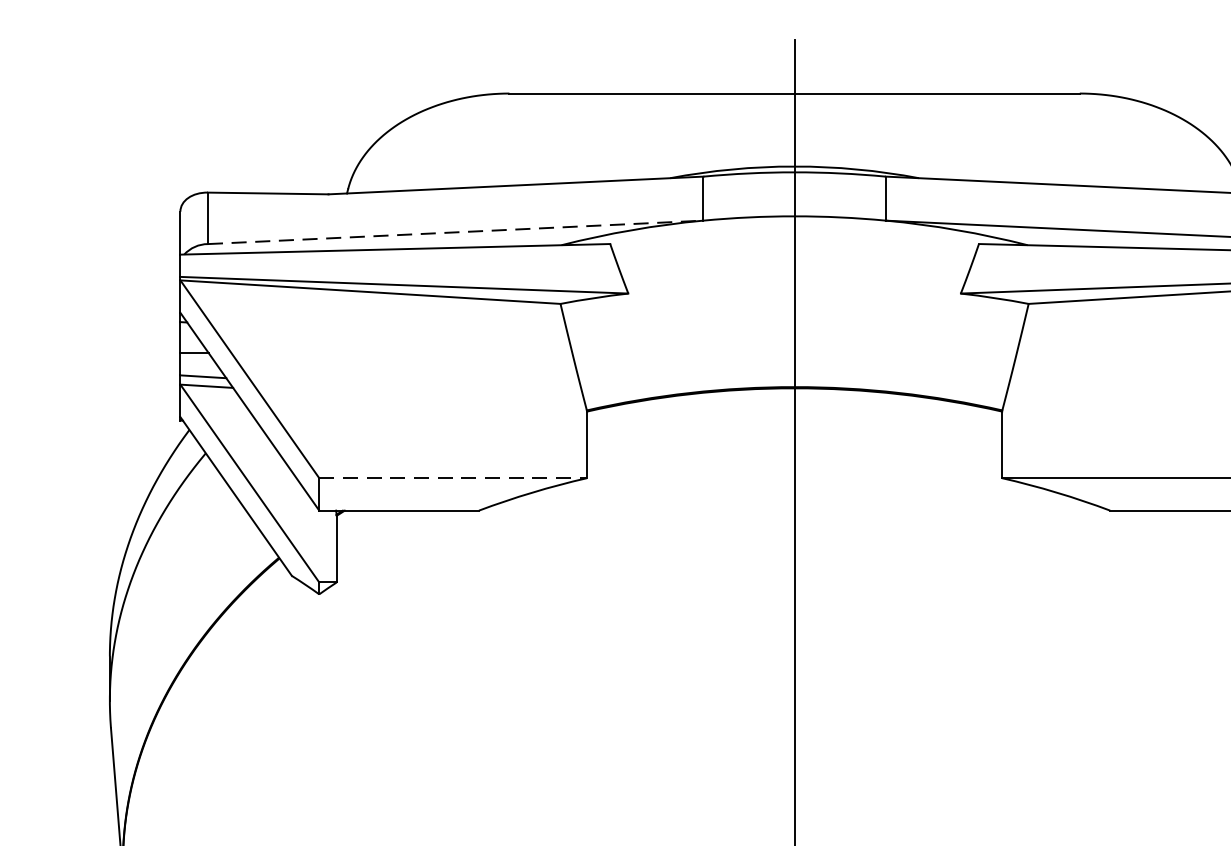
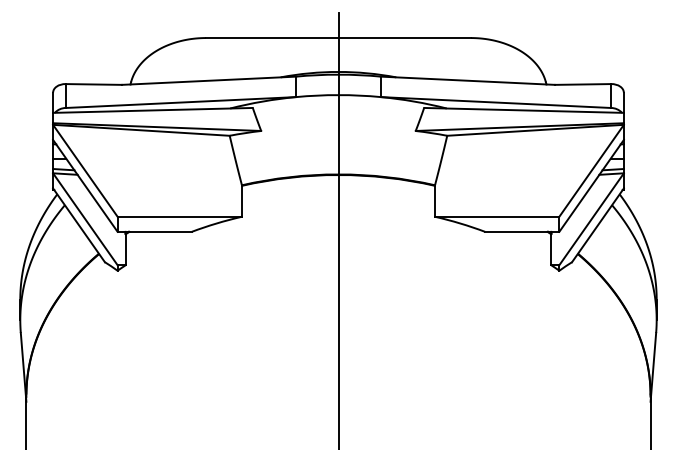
line: (456, 232) -> (181, 102), dashed -> solid
line: (454, 477) -> (180, 216), dashed -> solid

